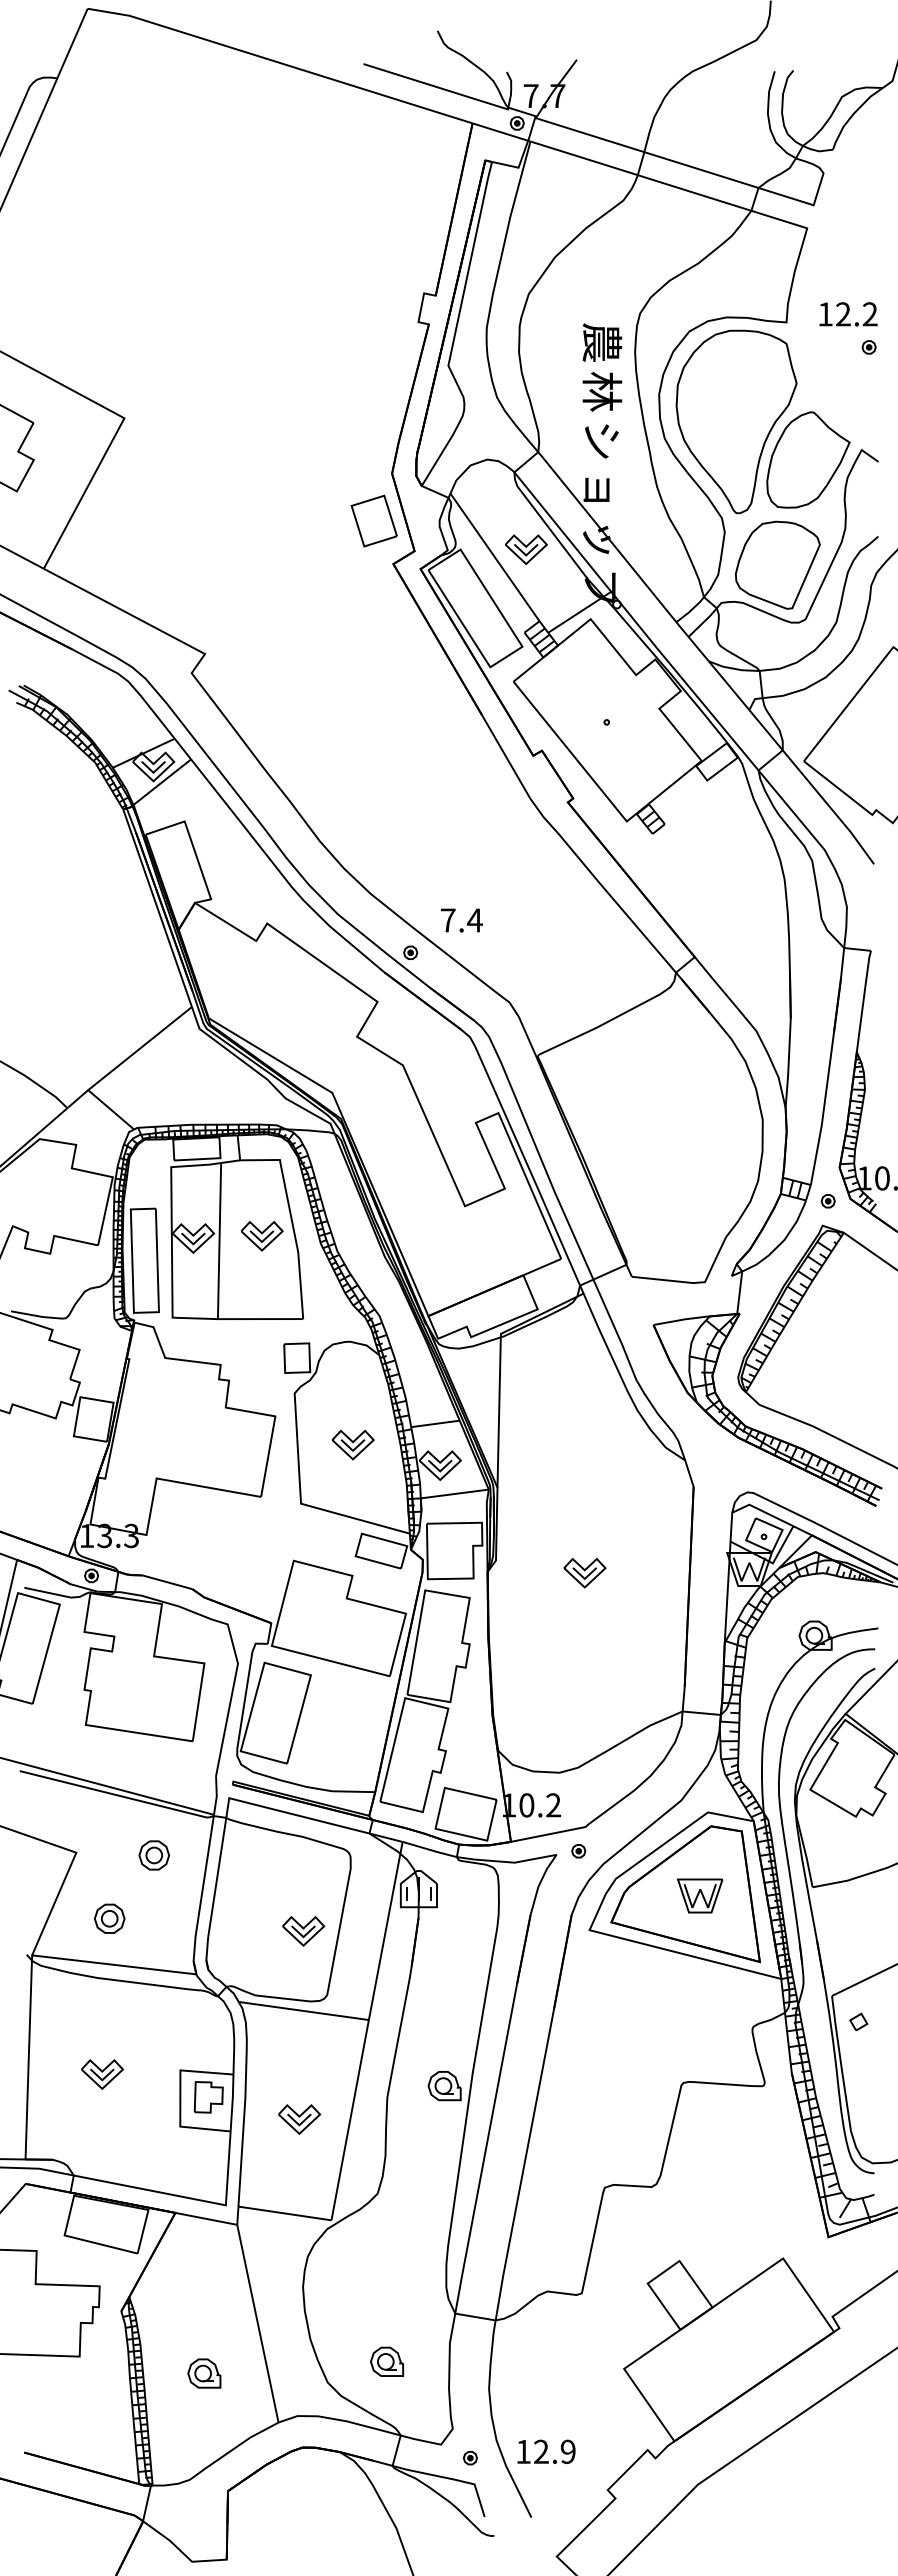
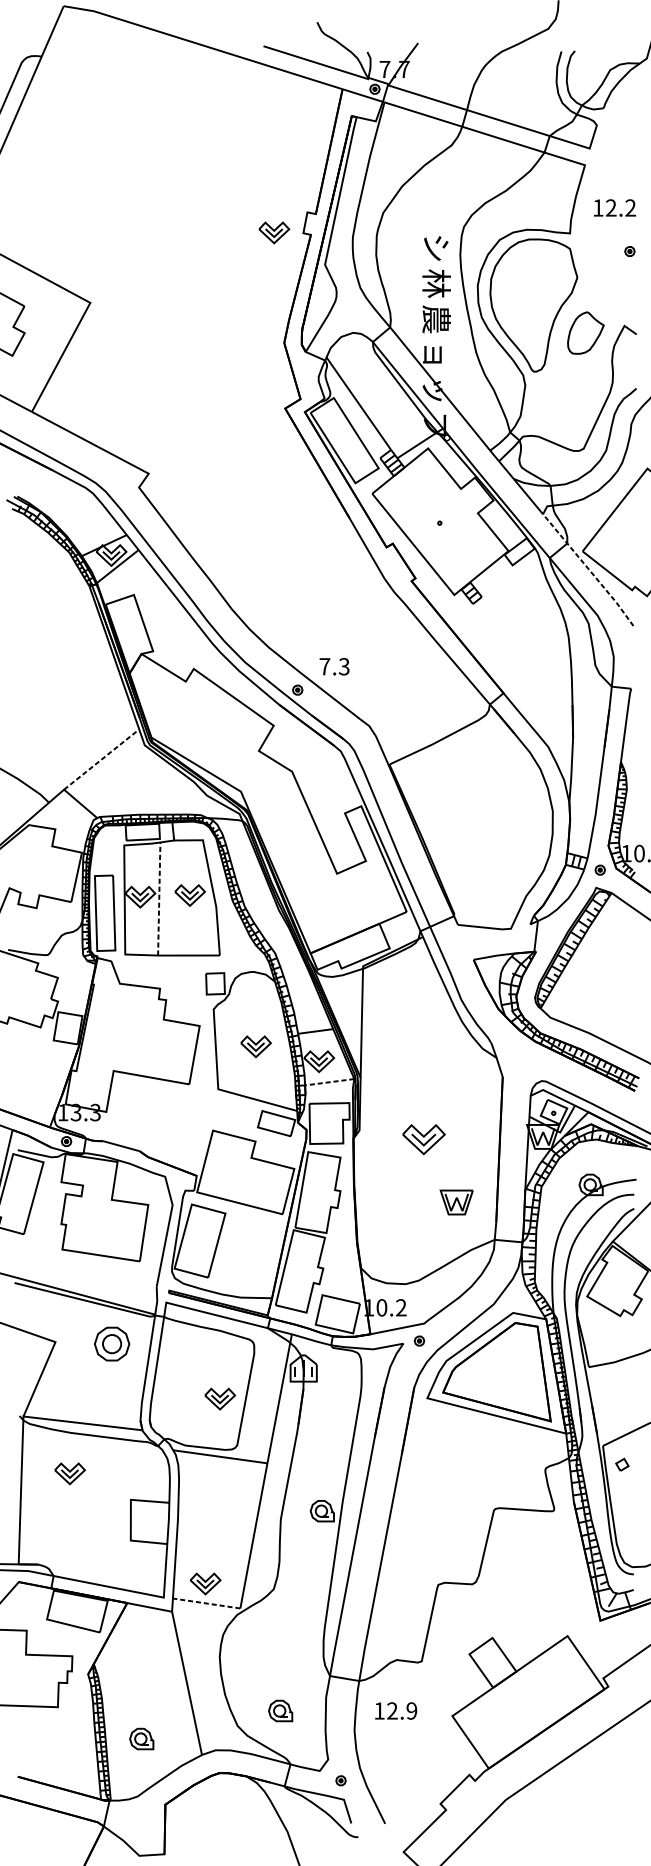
text: (848, 314) -> (614, 208), moved
text: (602, 342) -> (436, 247), 農 -> シ
text: (602, 440) -> (436, 318), シ -> 農
part: (808, 459) -> (585, 332), size x0.6
part: (373, 520) -> (270, 376), removed
part: (526, 549) -> (274, 232), moved
part: (777, 564) -> (563, 408), removed
line: (812, 786) -> (588, 569), solid -> dashed
text: (474, 920) -> (343, 666), 7.4 -> 7.3
line: (140, 1048) -> (101, 759), solid -> dashed
line: (219, 1240) -> (159, 898), solid -> dashed
line: (454, 1494) -> (329, 1082), solid -> dashed
part: (584, 1572) -> (423, 1139), size x1.4
part: (153, 1855) -> (111, 1344), size x1.6
part: (699, 1895) -> (456, 1202), moved
part: (109, 1918) -> (79, 1389), removed
part: (102, 2074) -> (70, 1473), moved
part: (208, 2097) -> (151, 1519), removed
part: (299, 2119) -> (205, 1583), moved
line: (284, 2213) -> (206, 1603), solid -> dashed
part: (204, 2373) -> (141, 1739), moved
text: (546, 2451) -> (396, 1710), moved

